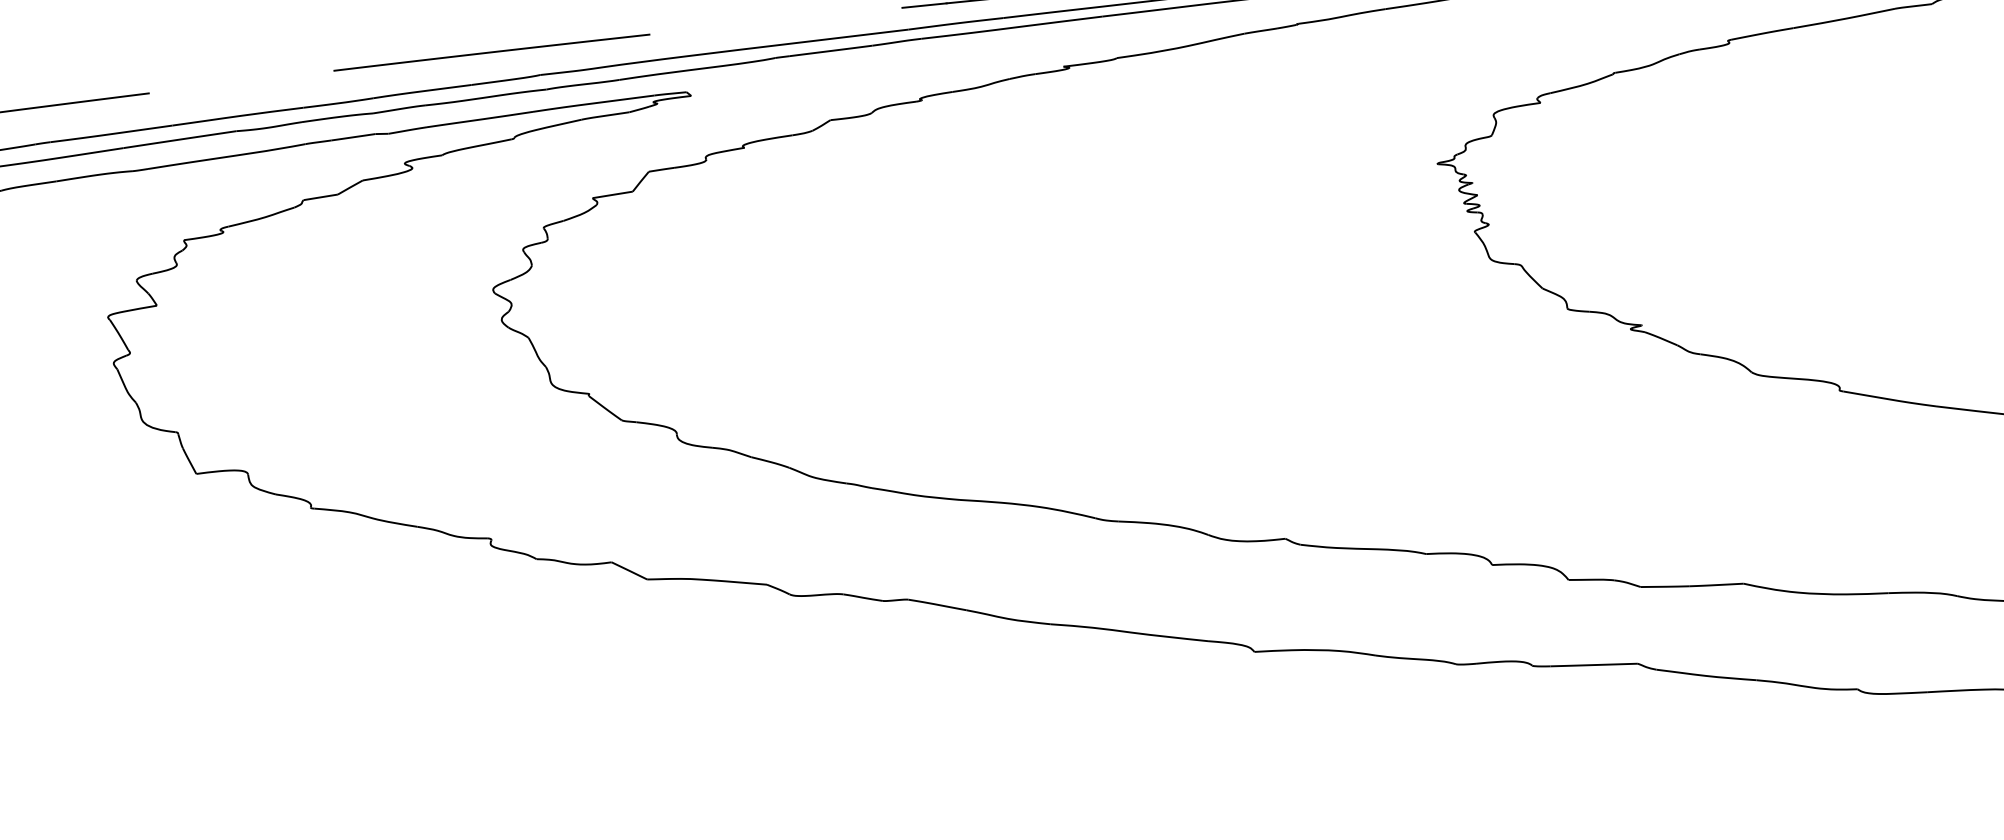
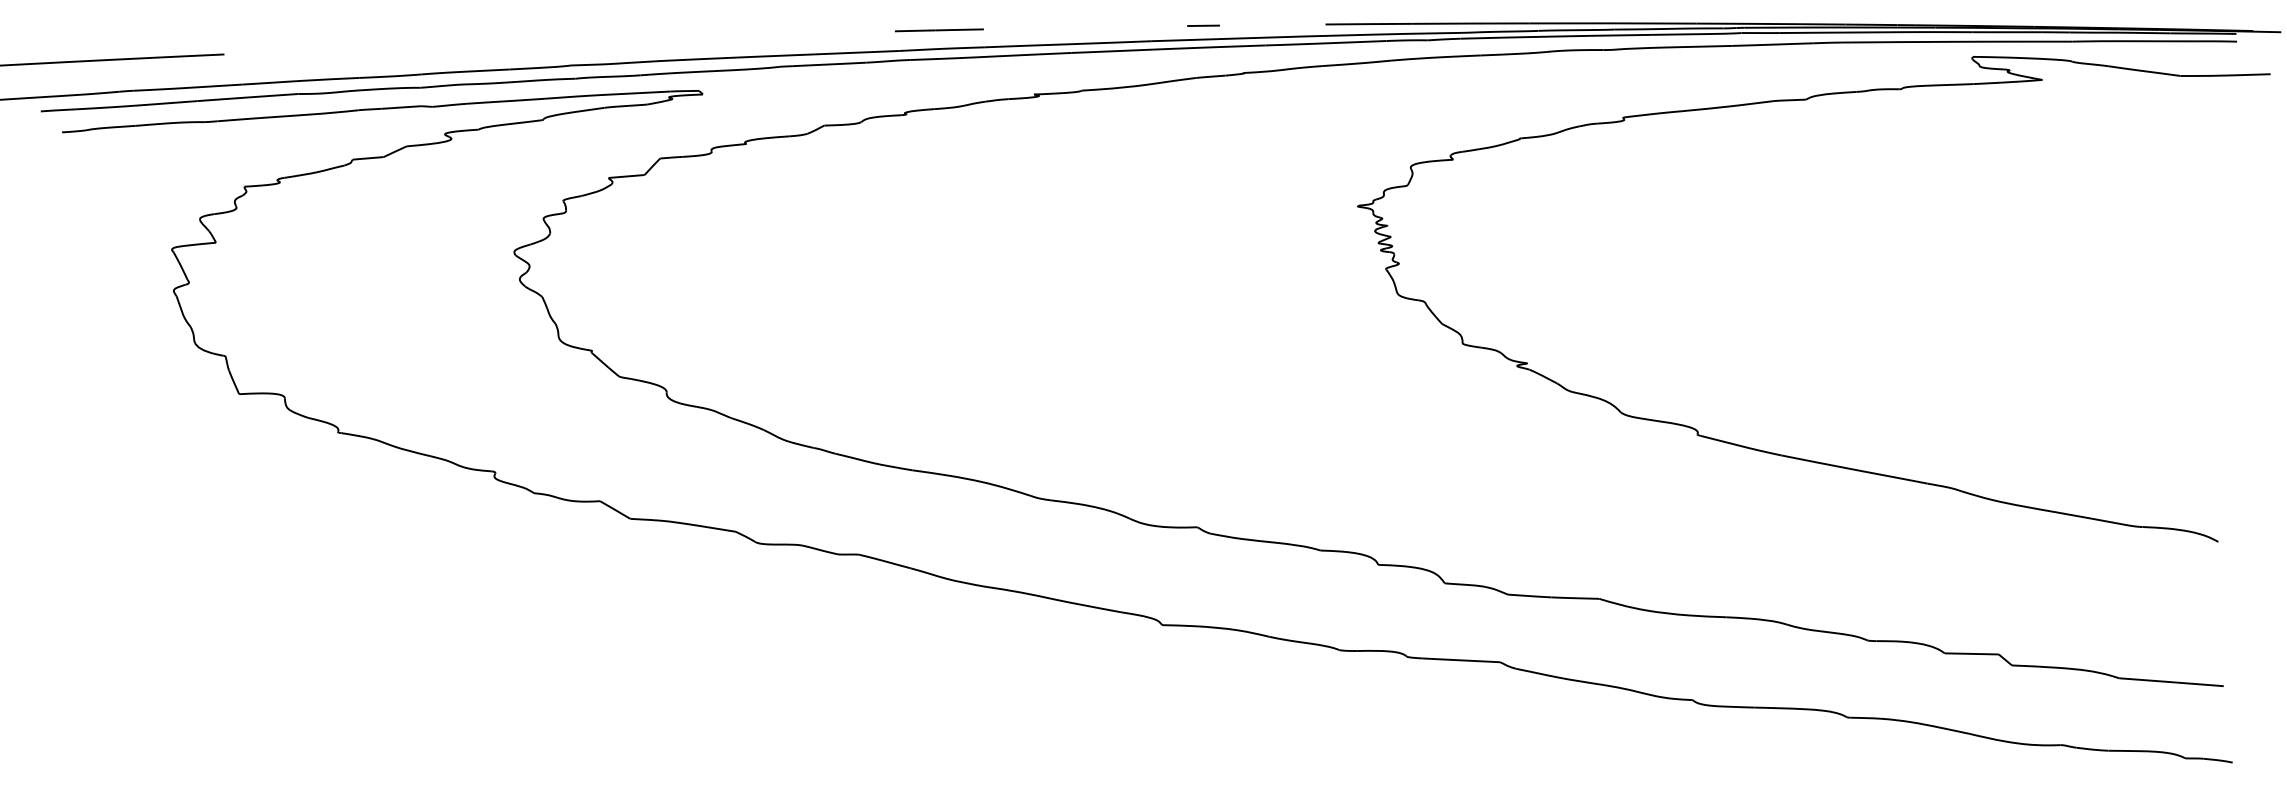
line: (491, 52) -> (529, 42), removed

